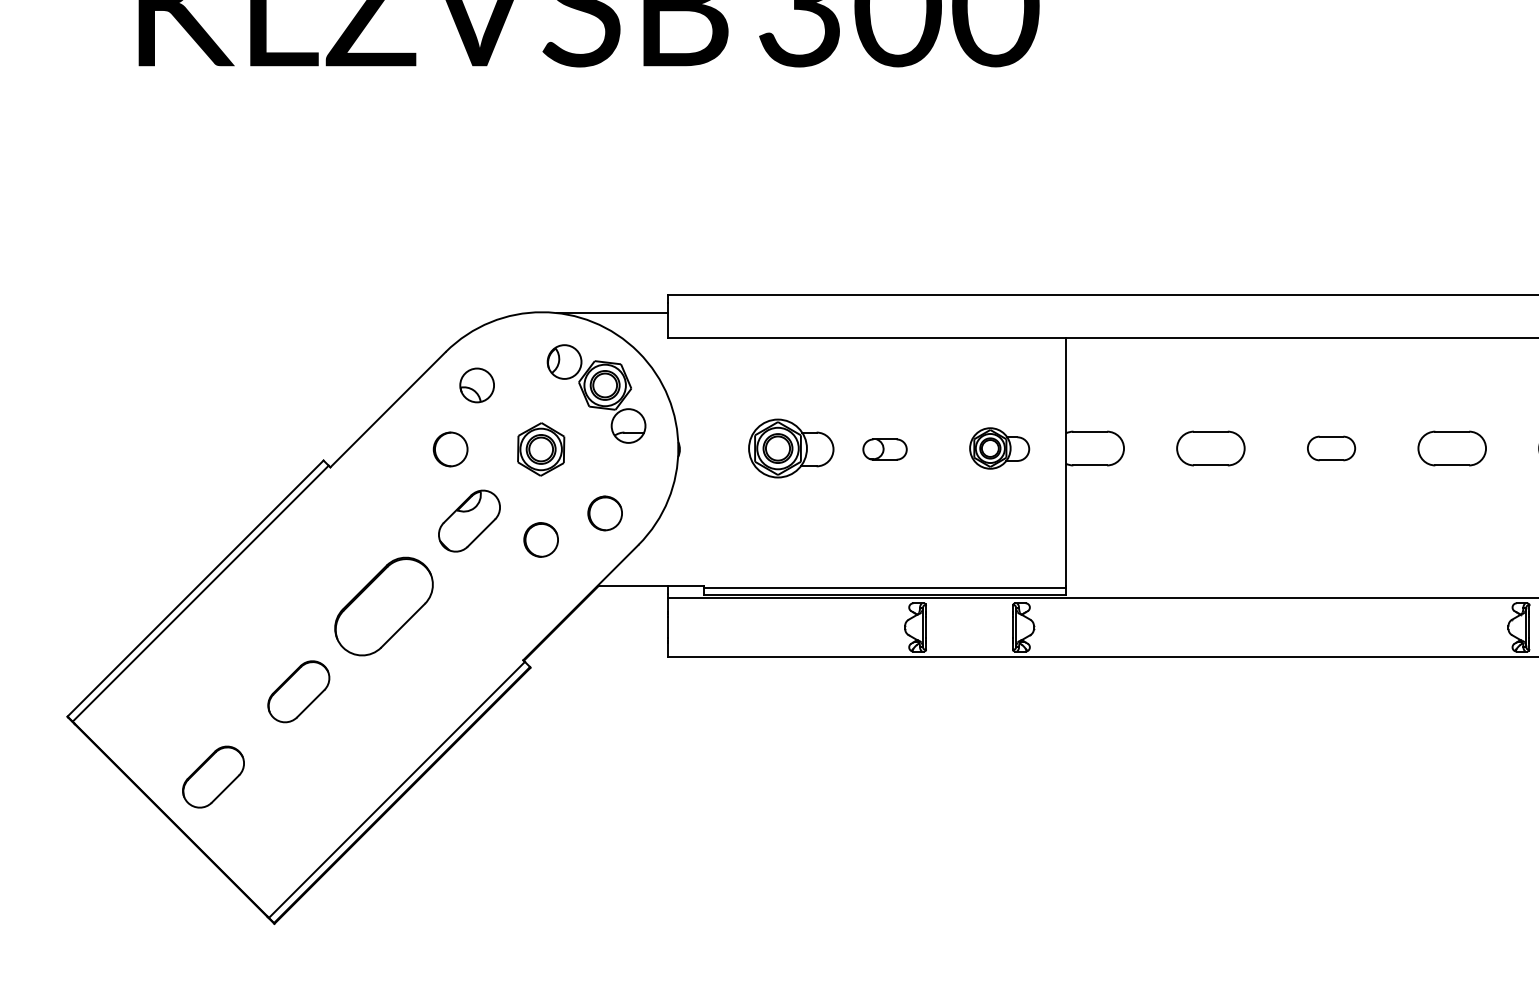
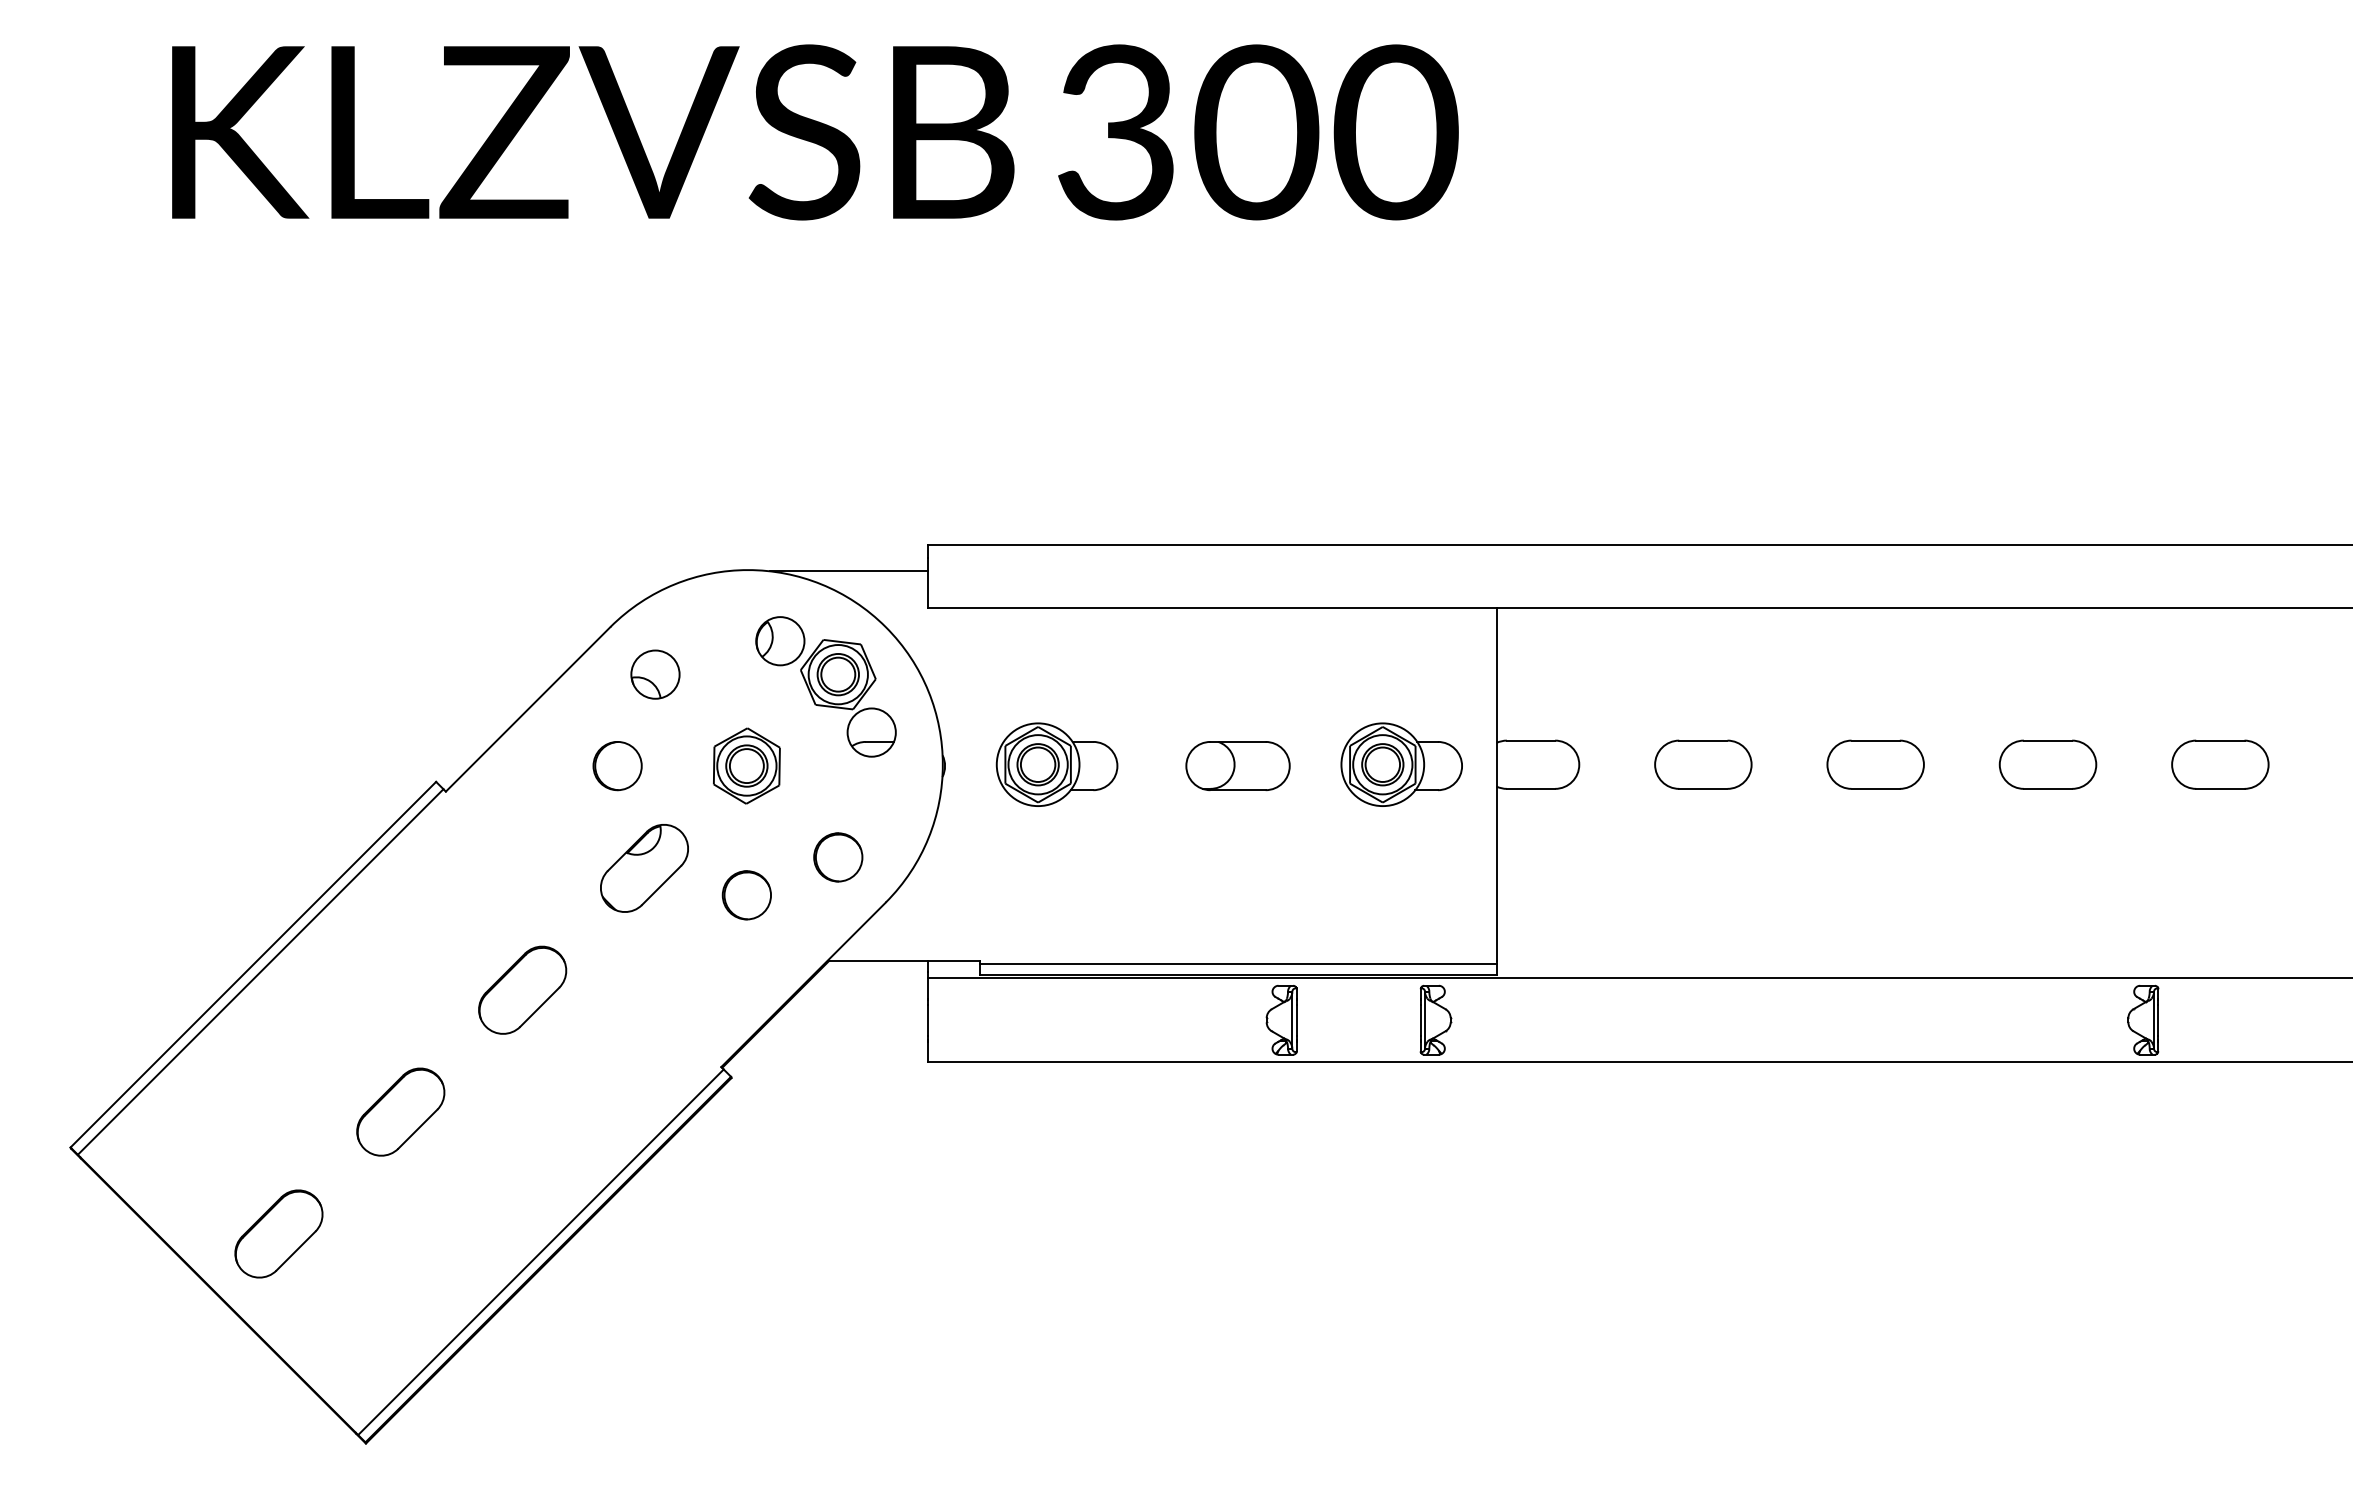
part: (790, 448) -> (1056, 764), moved
part: (999, 448) -> (1401, 764), size x1.43
part: (1331, 448) -> (1875, 764), size x1.43
part: (884, 449) -> (1237, 766), size x1.67
part: (384, 605) -> (522, 989), size x0.62

